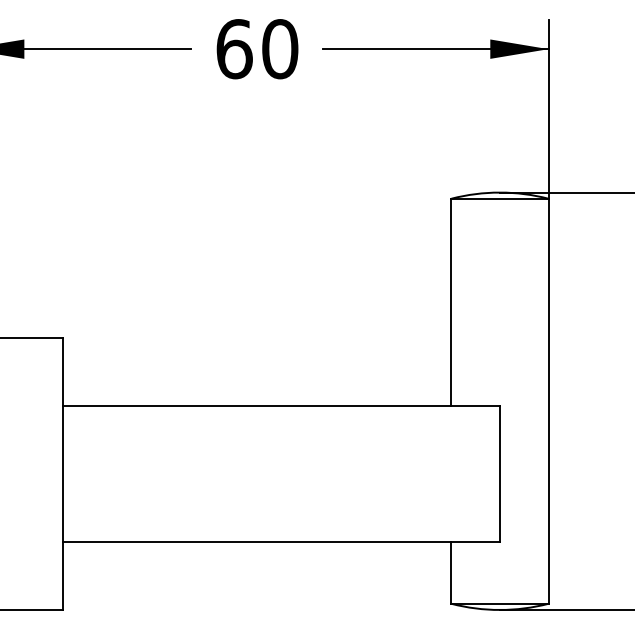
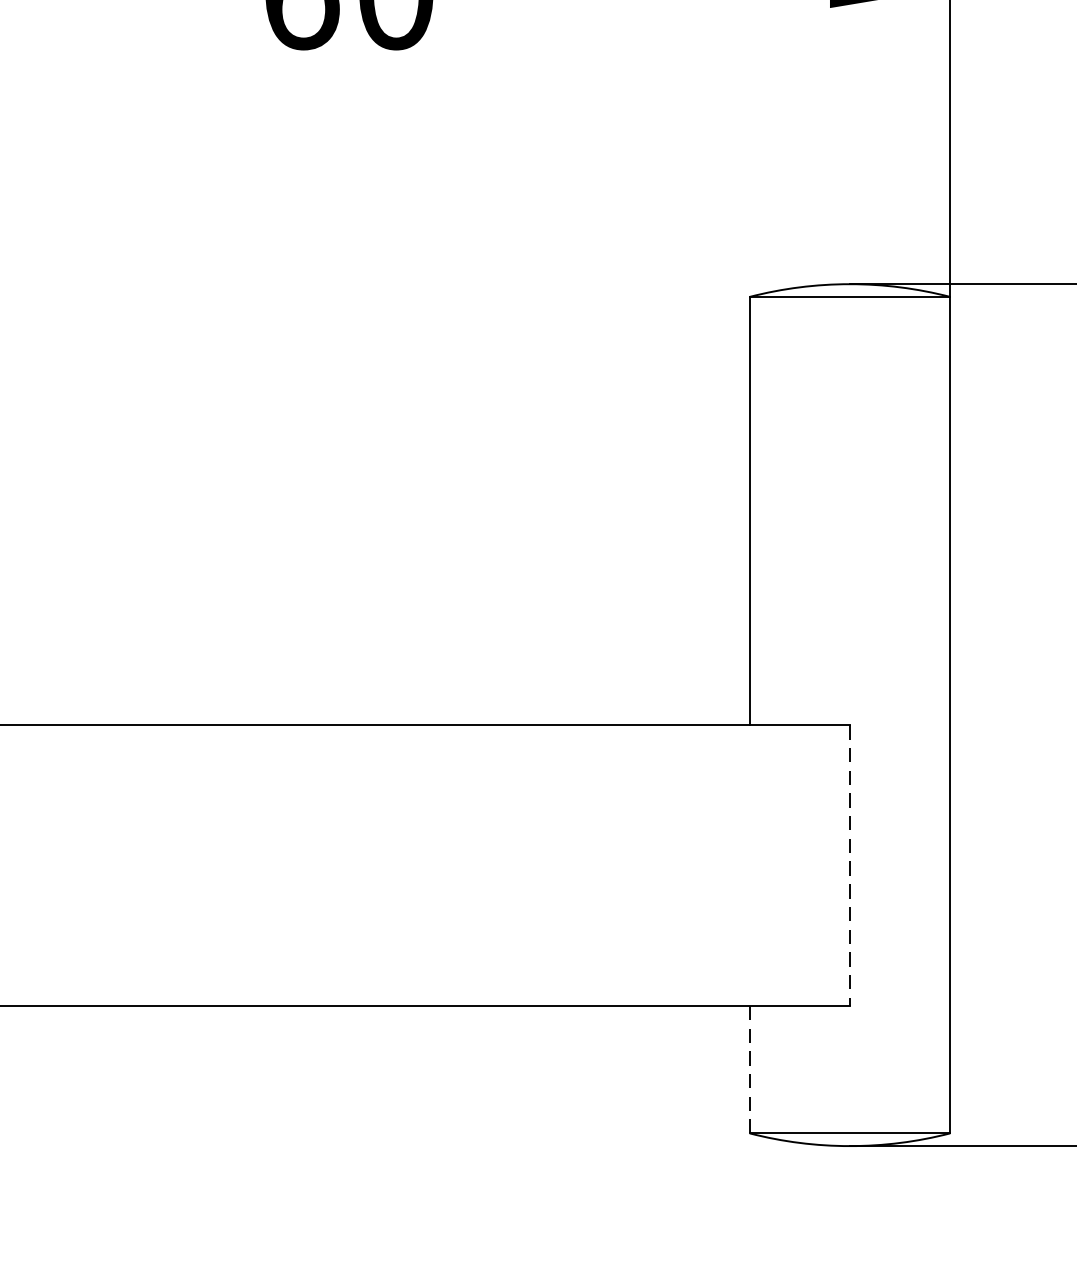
line: (500, 474) -> (851, 866), solid -> dashed
line: (451, 572) -> (749, 1068), solid -> dashed

